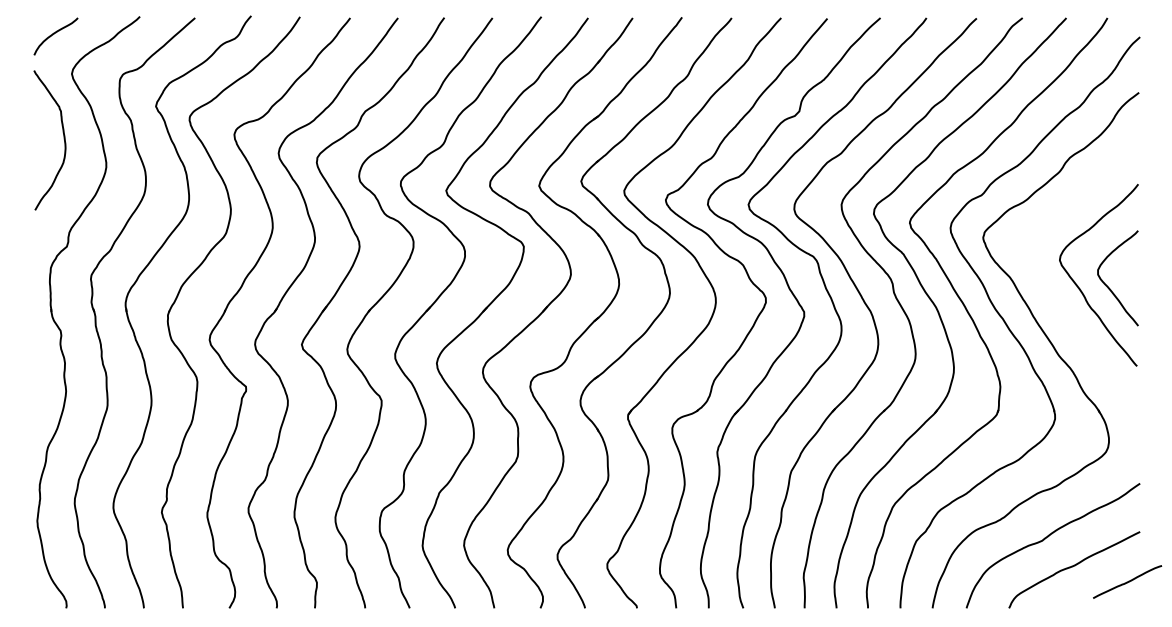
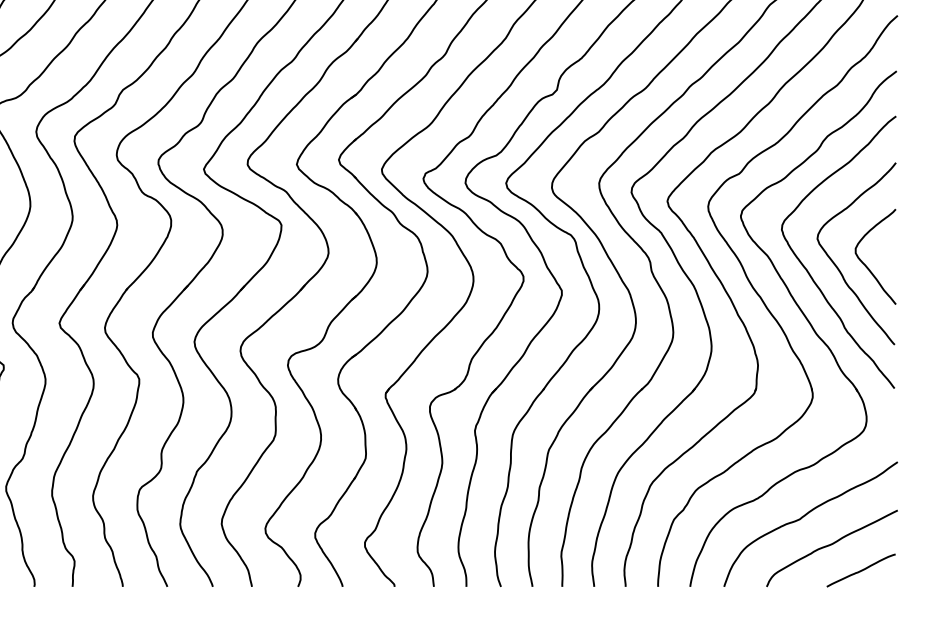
curve: (1050, 291) -> (808, 270), added
line: (1127, 581) -> (861, 570), moved

